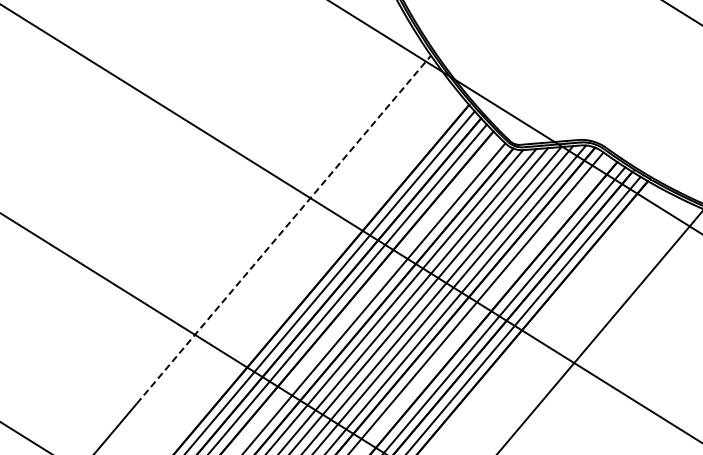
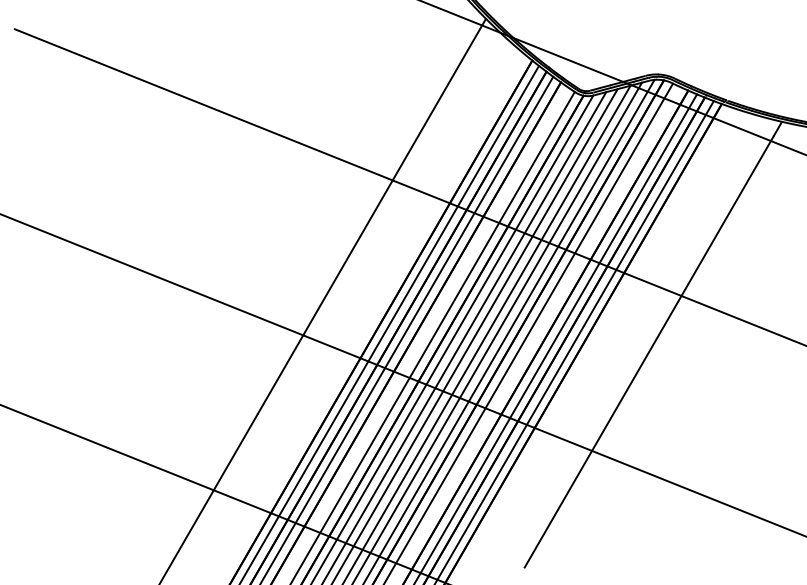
line: (284, 230) -> (372, 216), dashed -> solid

